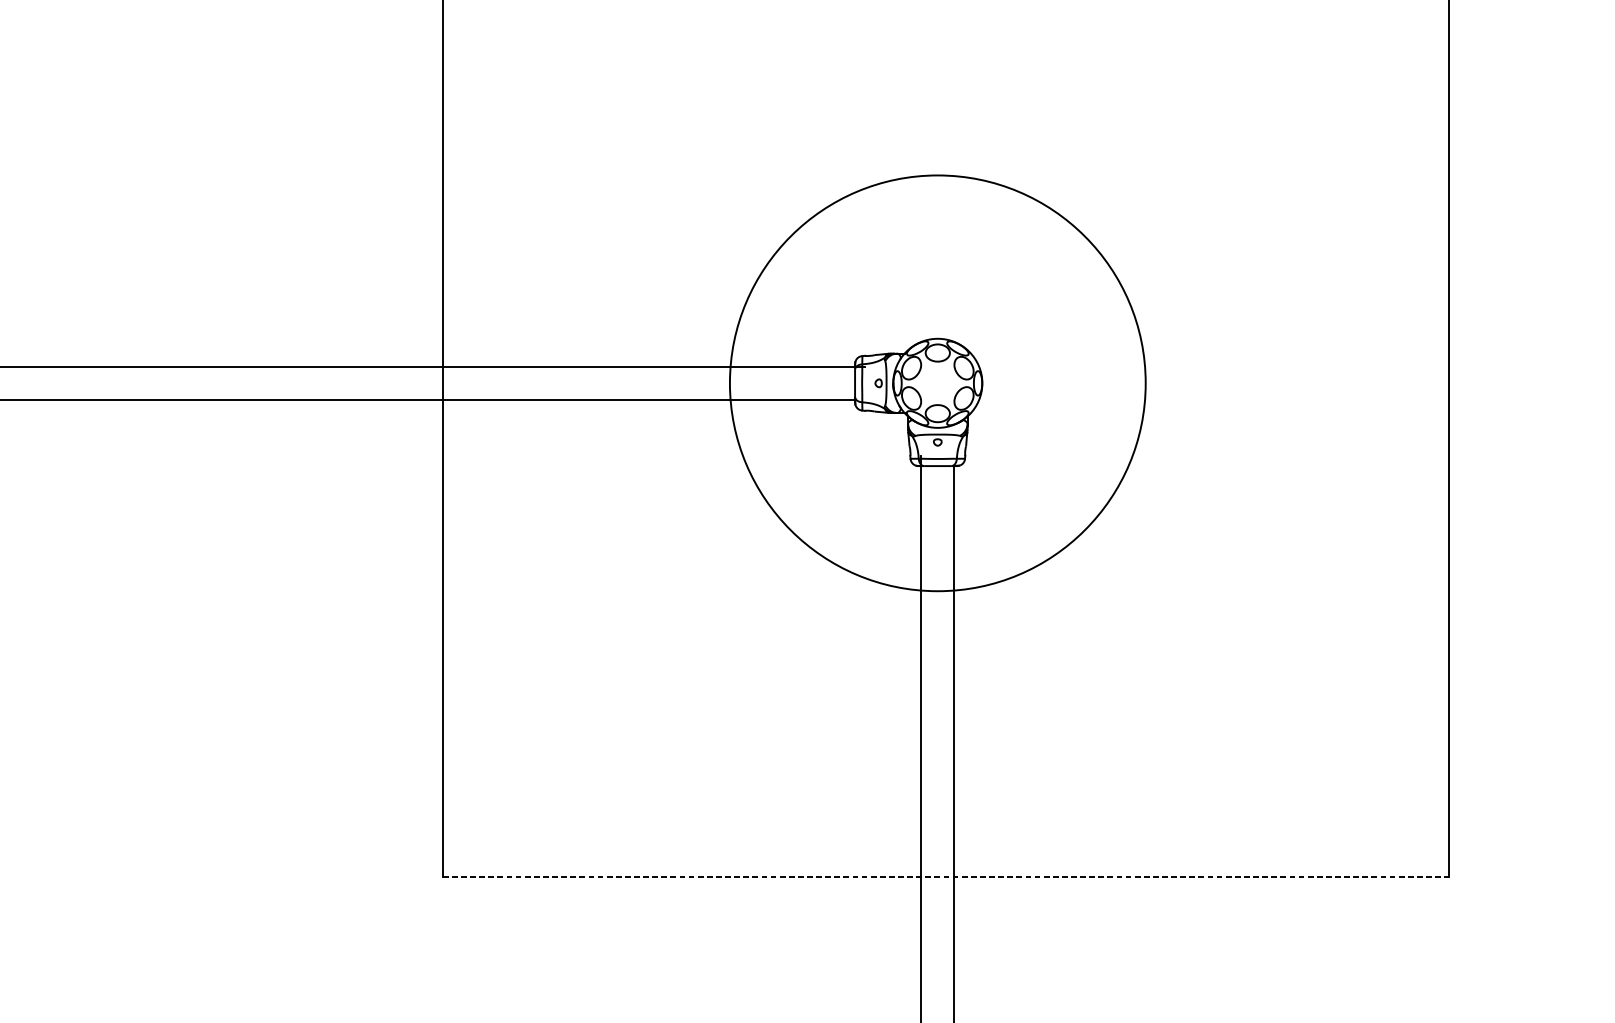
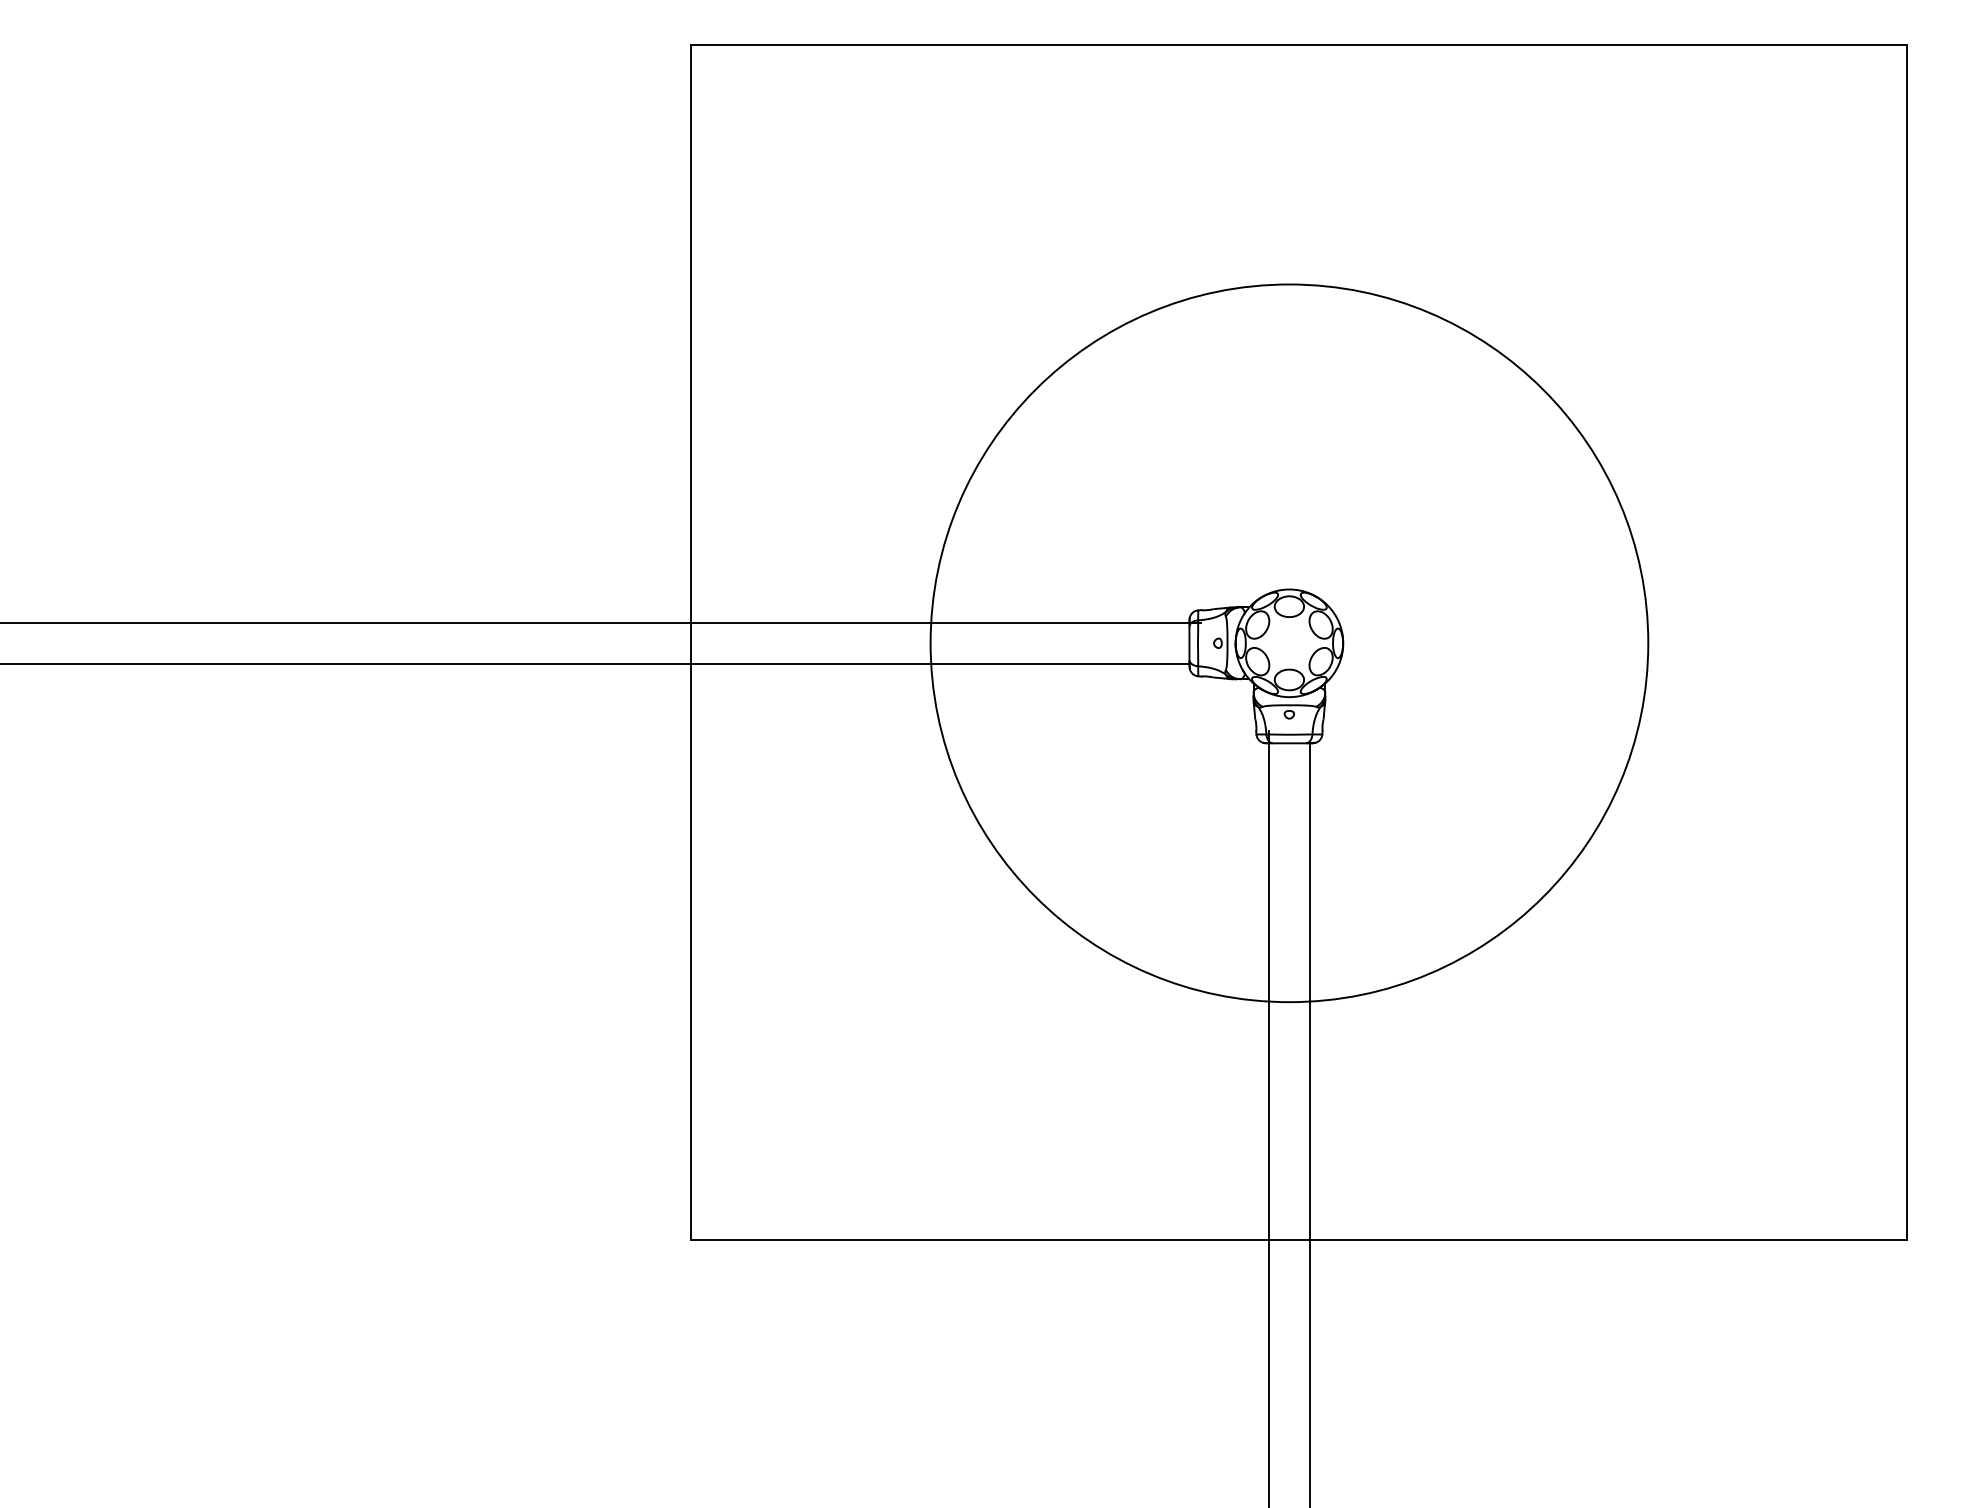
circle: (937, 383) -> (1289, 643), size x1.43
line: (946, 876) -> (1299, 1239), dashed -> solid

